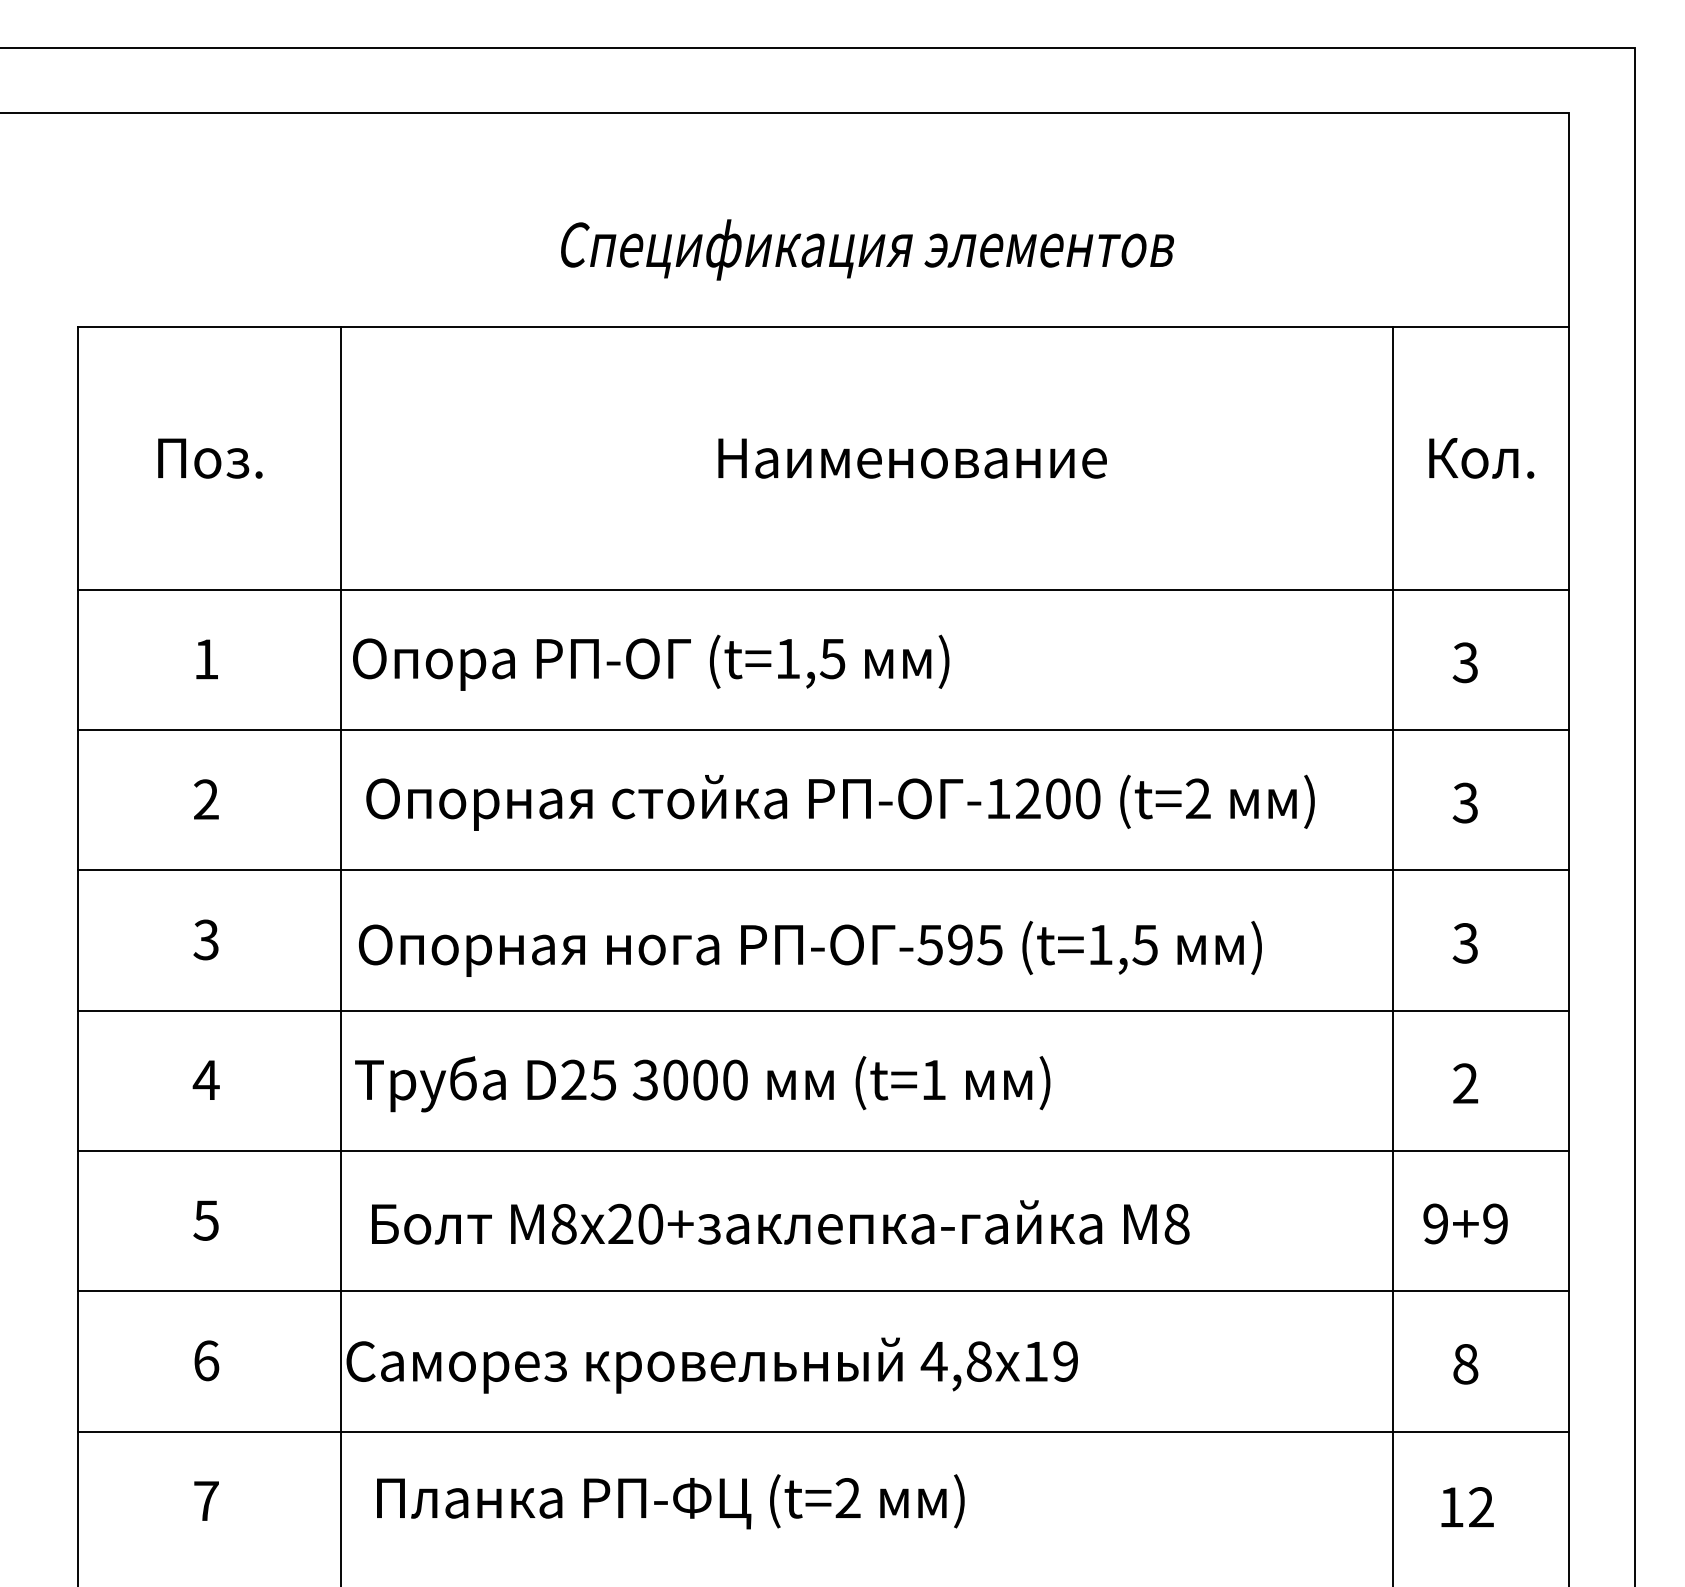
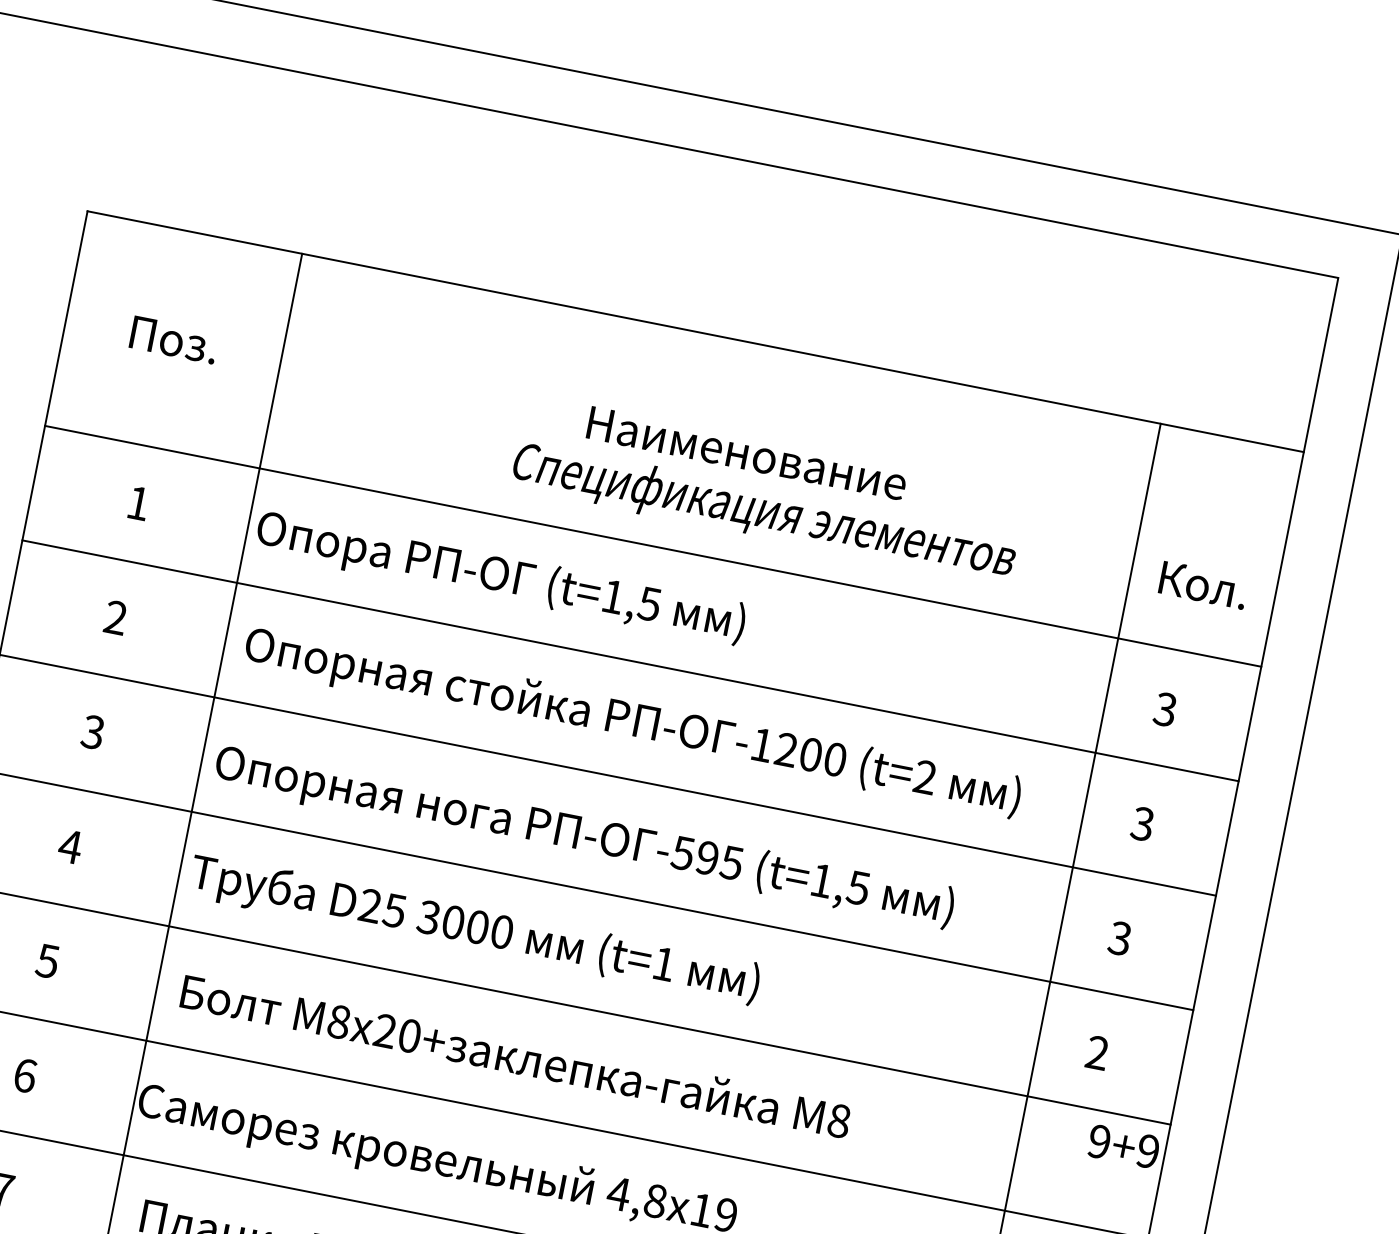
text: (867, 249) -> (764, 512), moved
text: (1481, 458) -> (1203, 585), moved
text: (1465, 1223) -> (1123, 1146), moved

